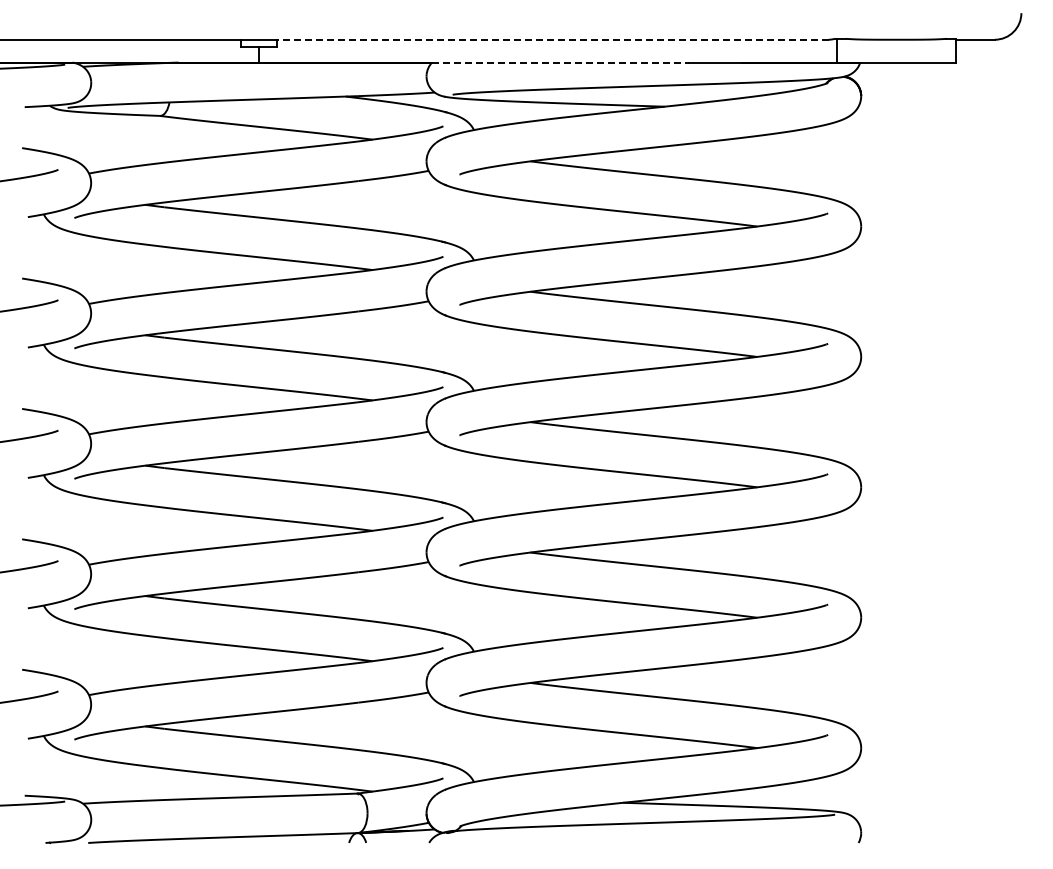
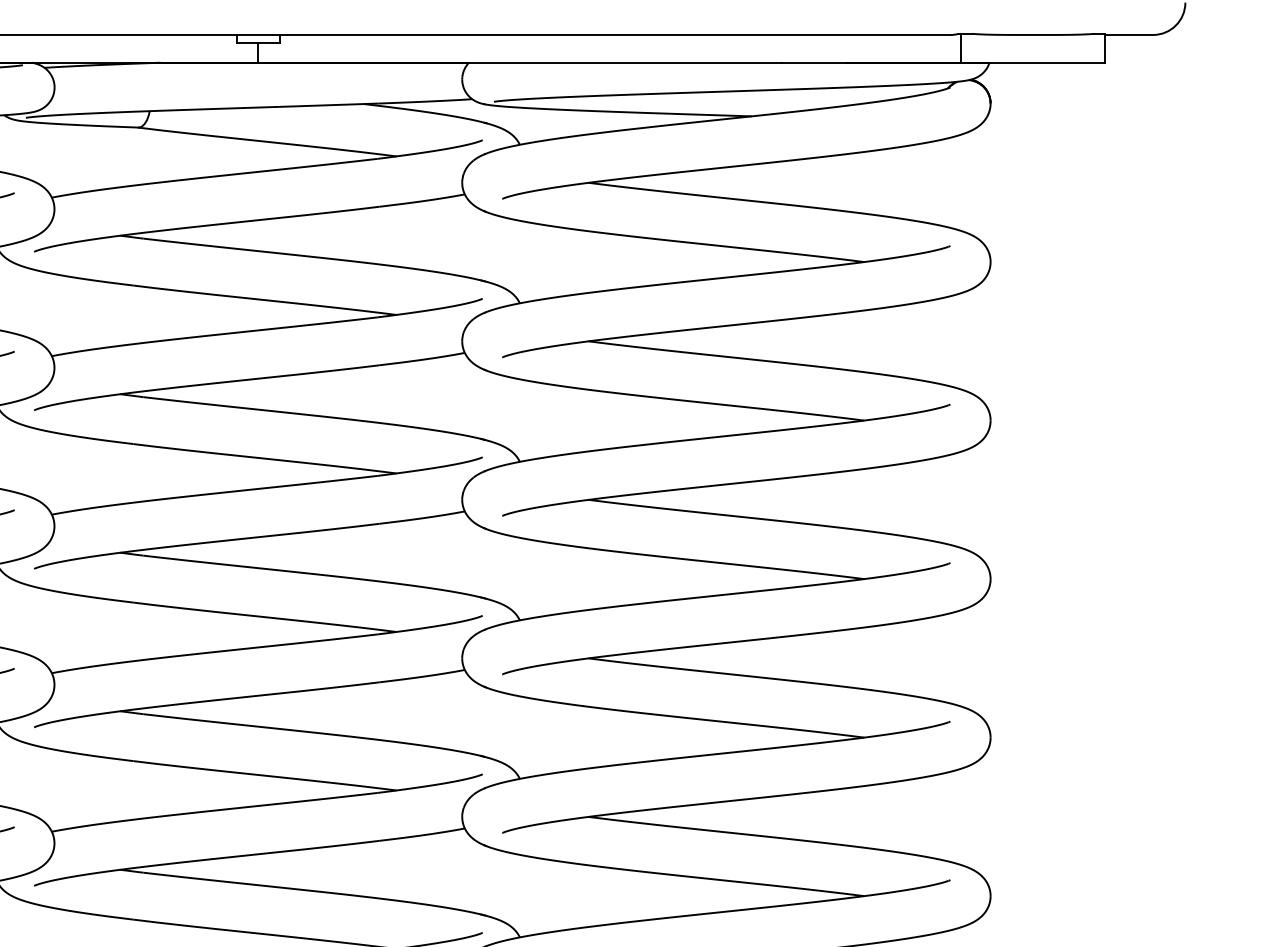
line: (551, 39) -> (614, 34), dashed -> solid
line: (560, 62) -> (625, 62), dashed -> solid

